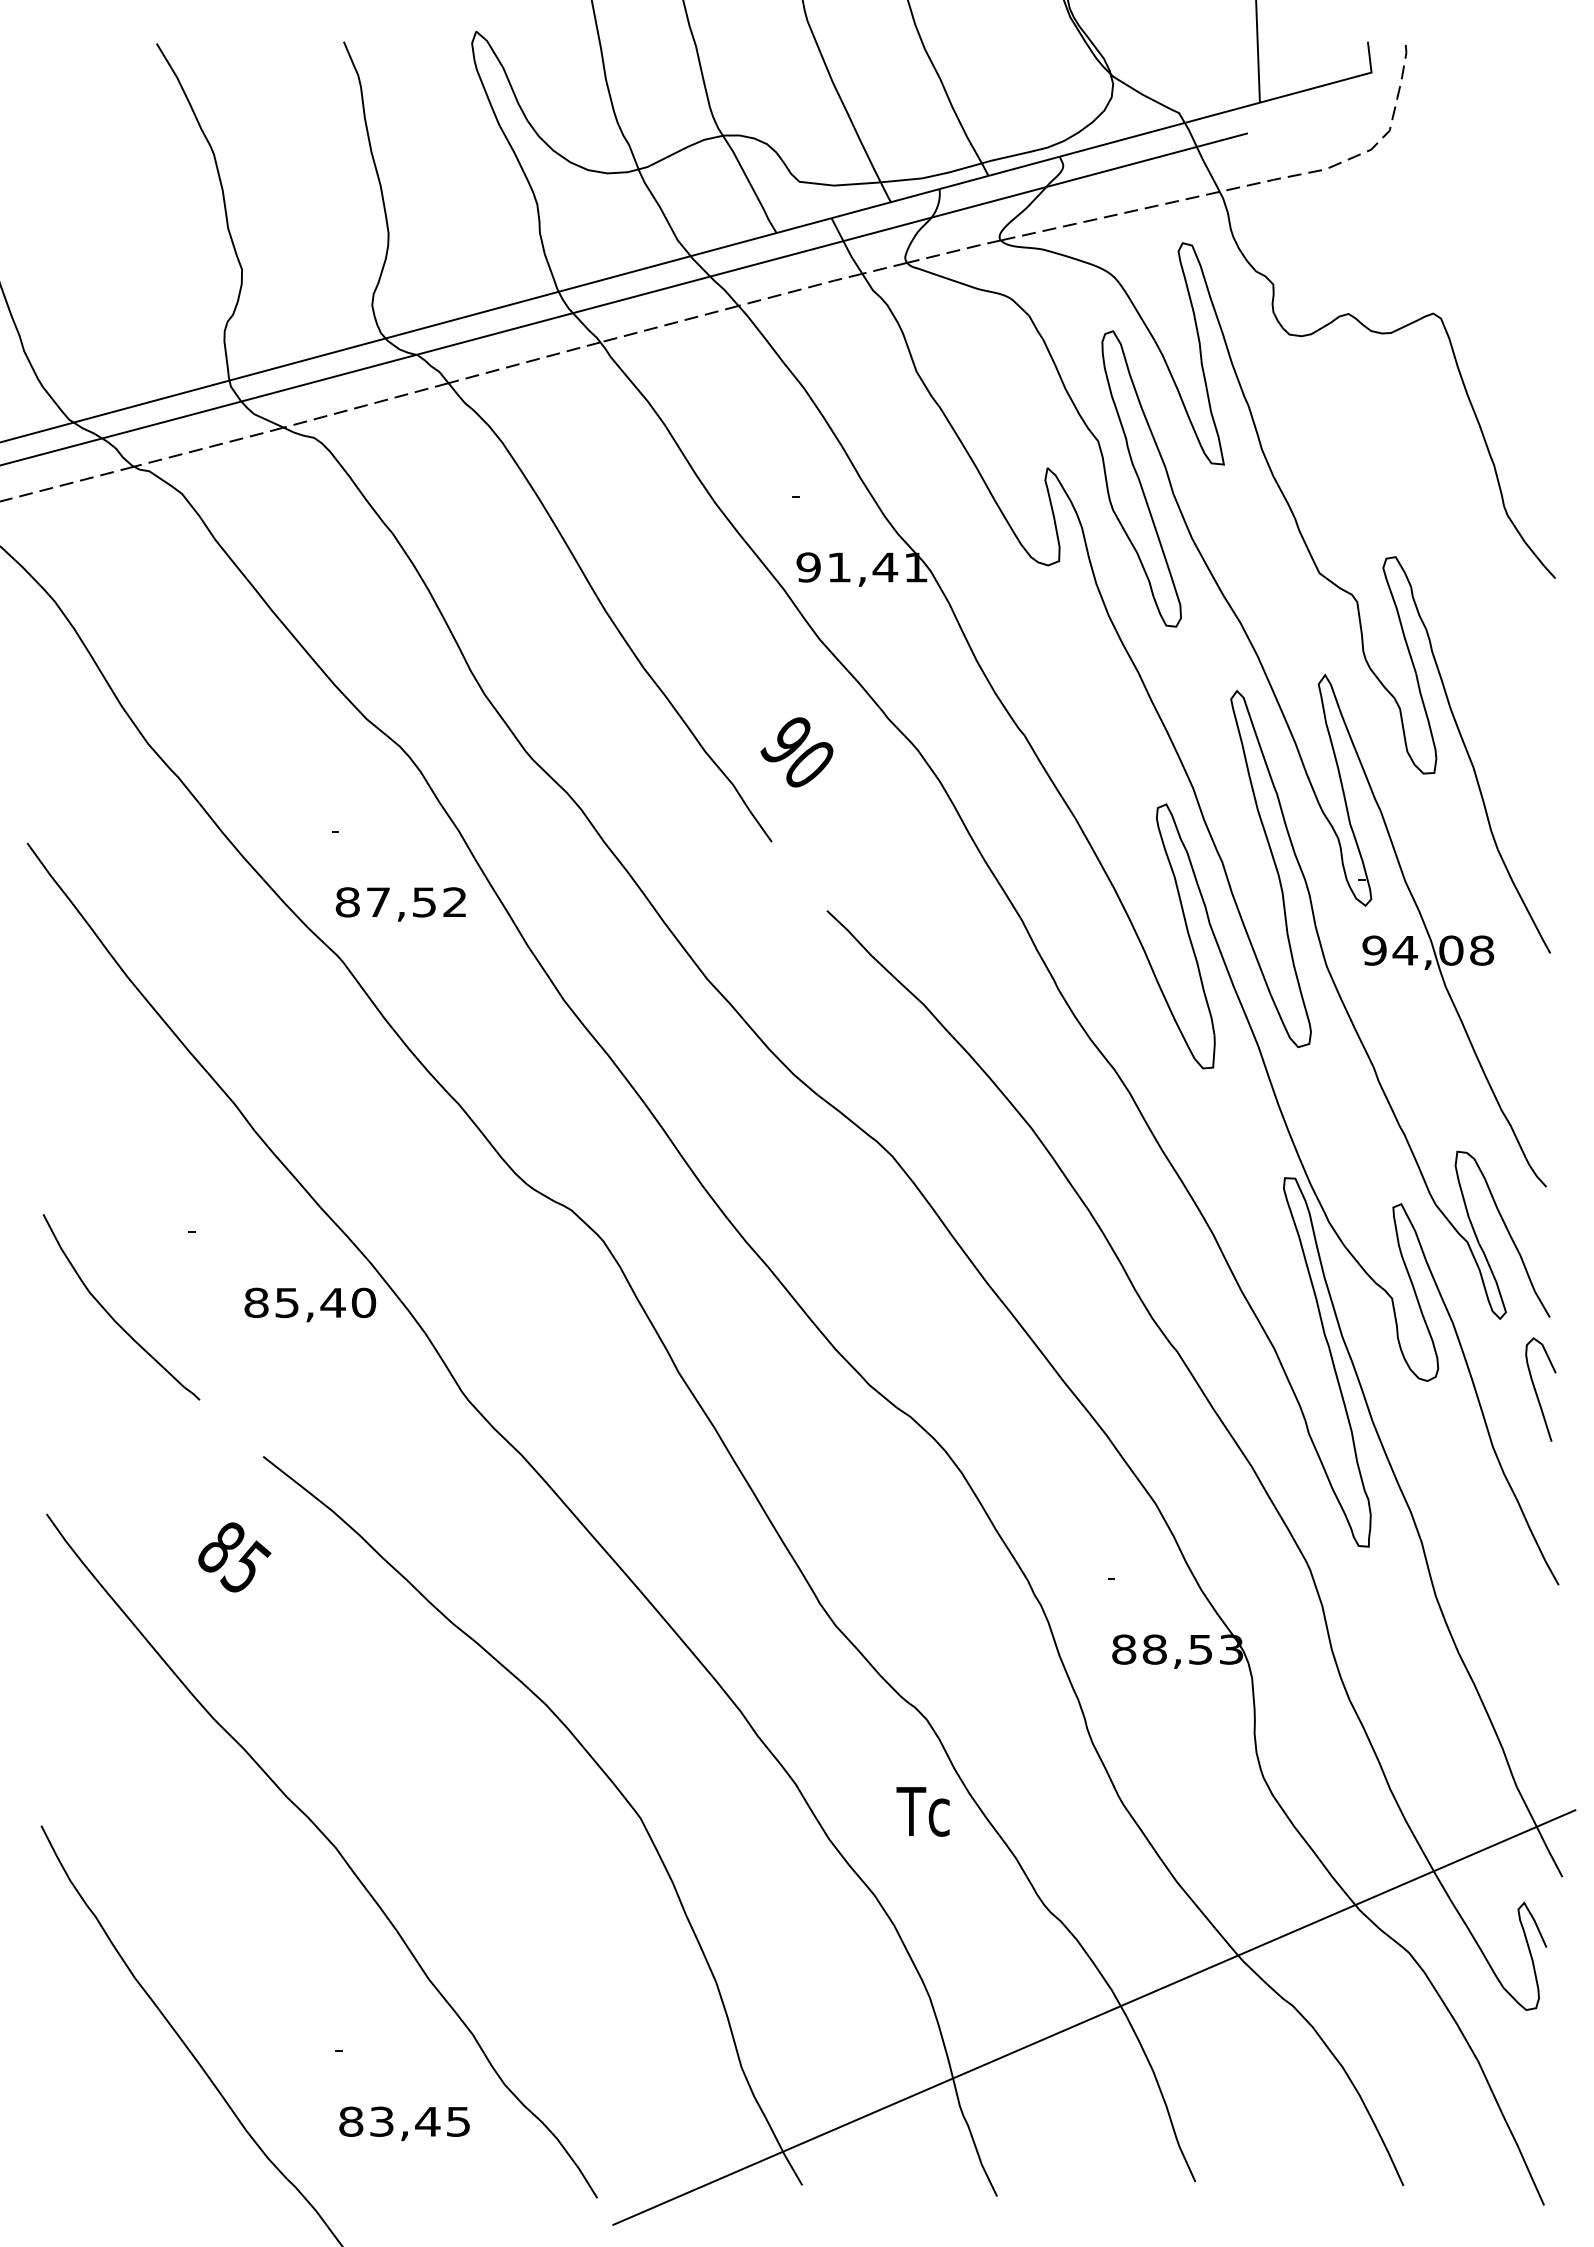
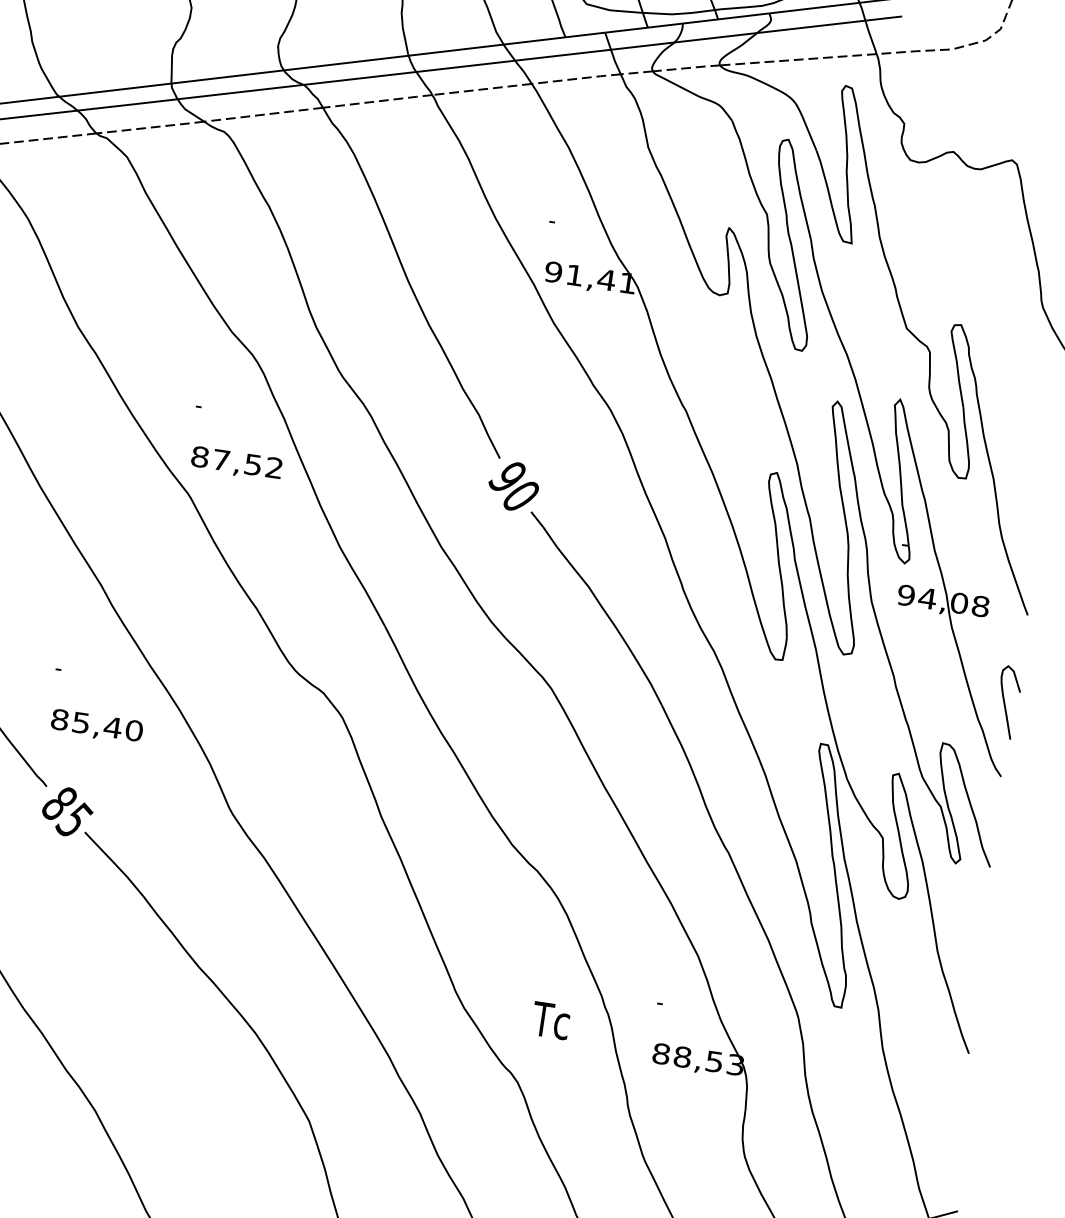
text: (796, 752) -> (513, 486), moved
text: (310, 1304) -> (97, 726), moved
curve: (1536, 1390) -> (1005, 702), moved
text: (234, 1557) -> (67, 811), moved
text: (922, 1811) -> (550, 1020), moved

